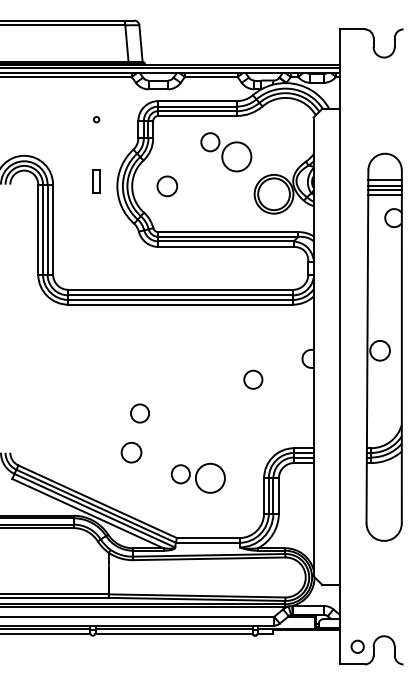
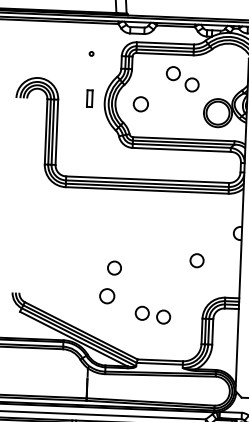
circle: (236, 156) -> (191, 84), size x0.62
circle: (253, 379) -> (197, 260), moved
circle: (210, 478) -> (163, 317), size x0.62

